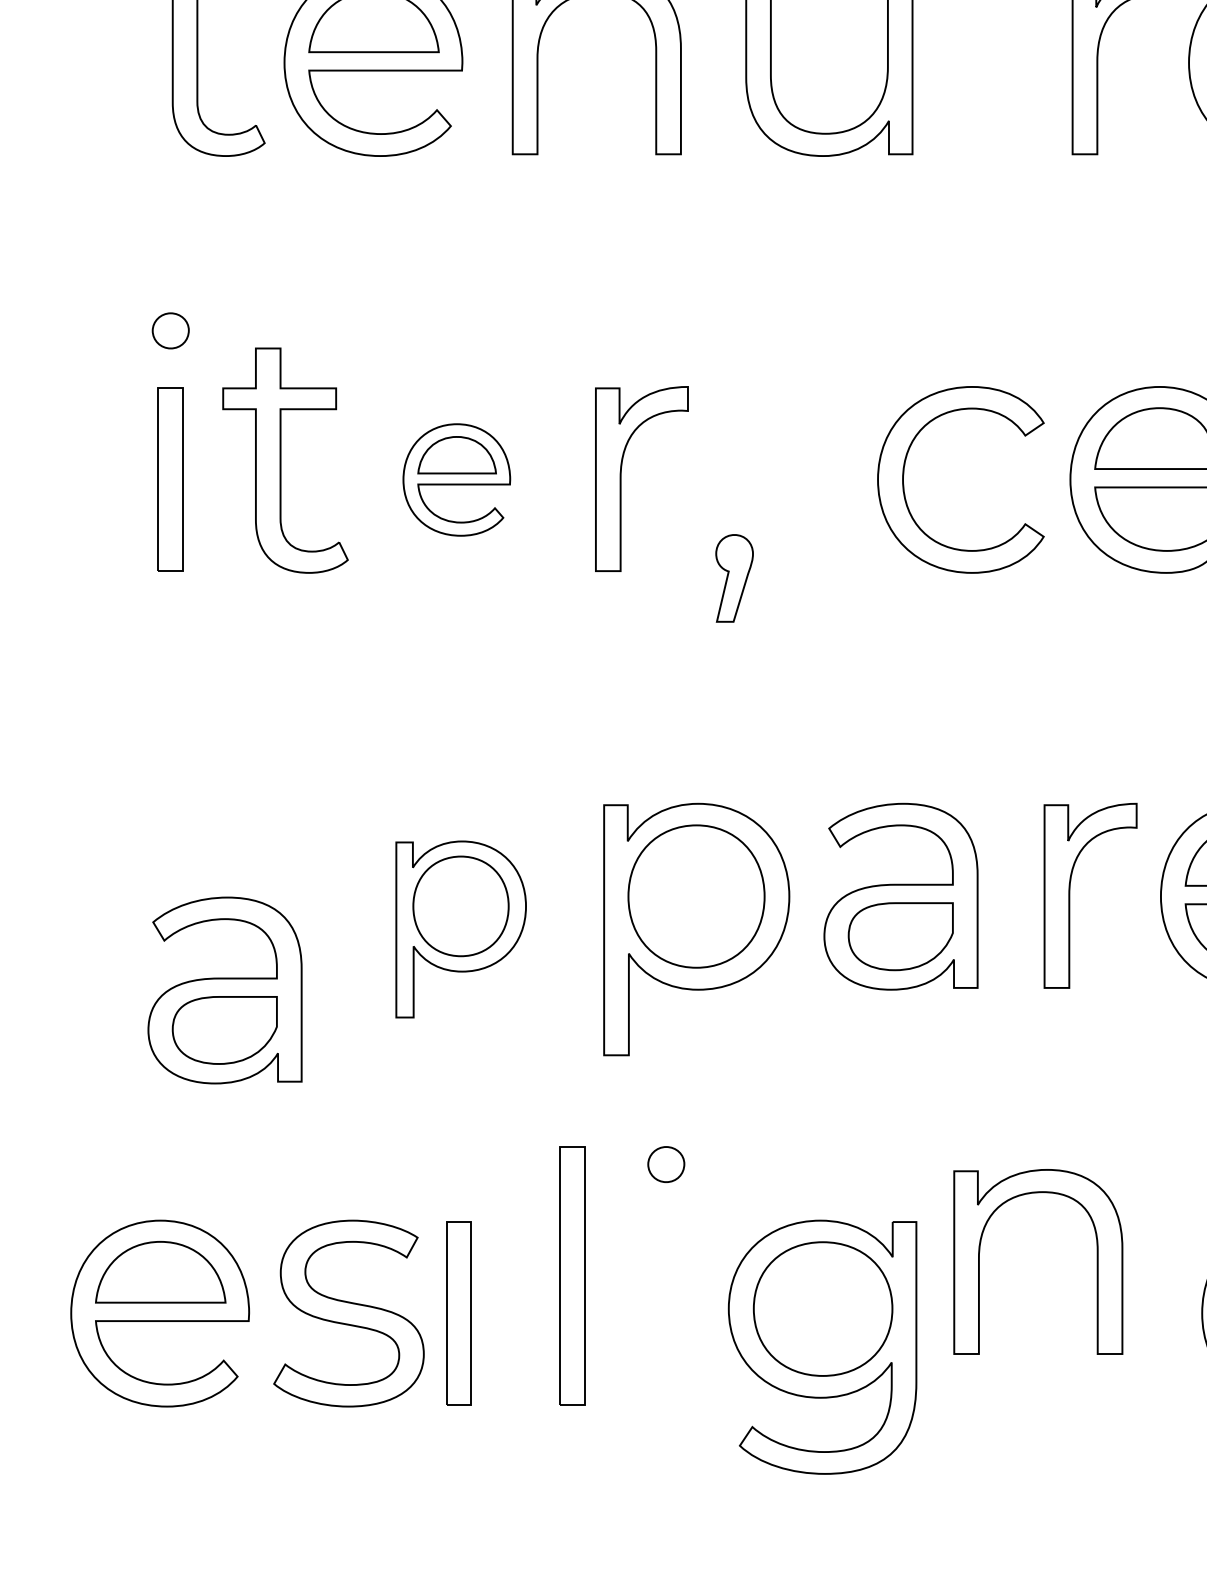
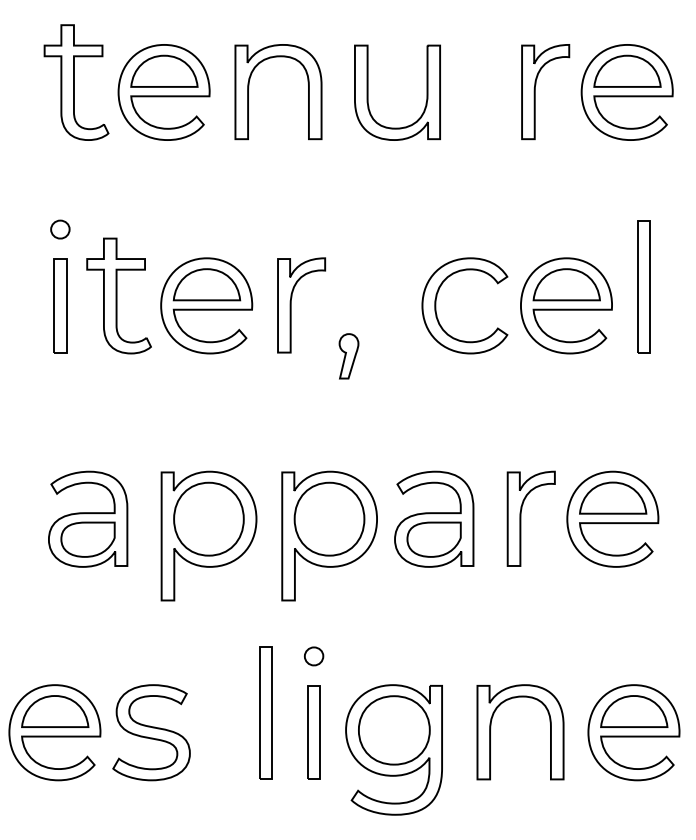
part: (456, 479) -> (206, 305), size x1.67
part: (460, 928) -> (208, 535), size x1.43
part: (225, 988) -> (88, 518), moved
part: (981, 1254) -> (491, 728), moved
part: (458, 1313) -> (313, 732), moved

